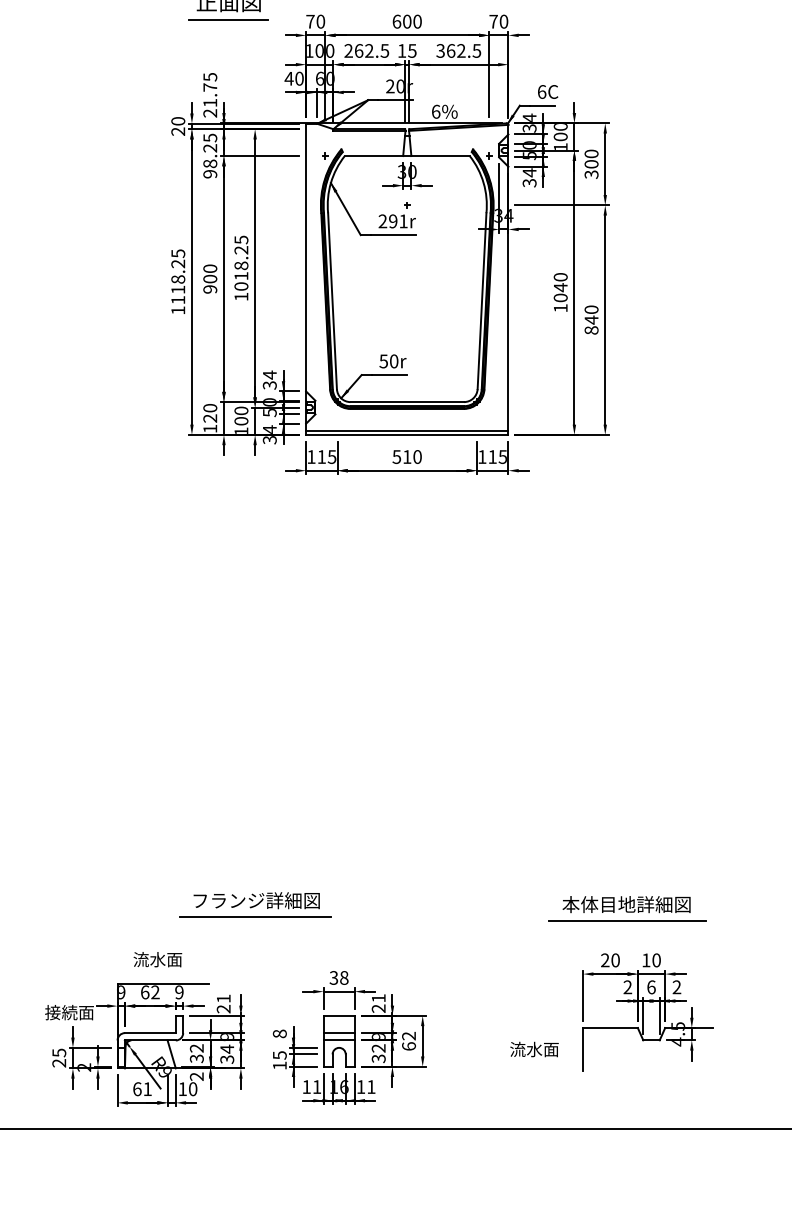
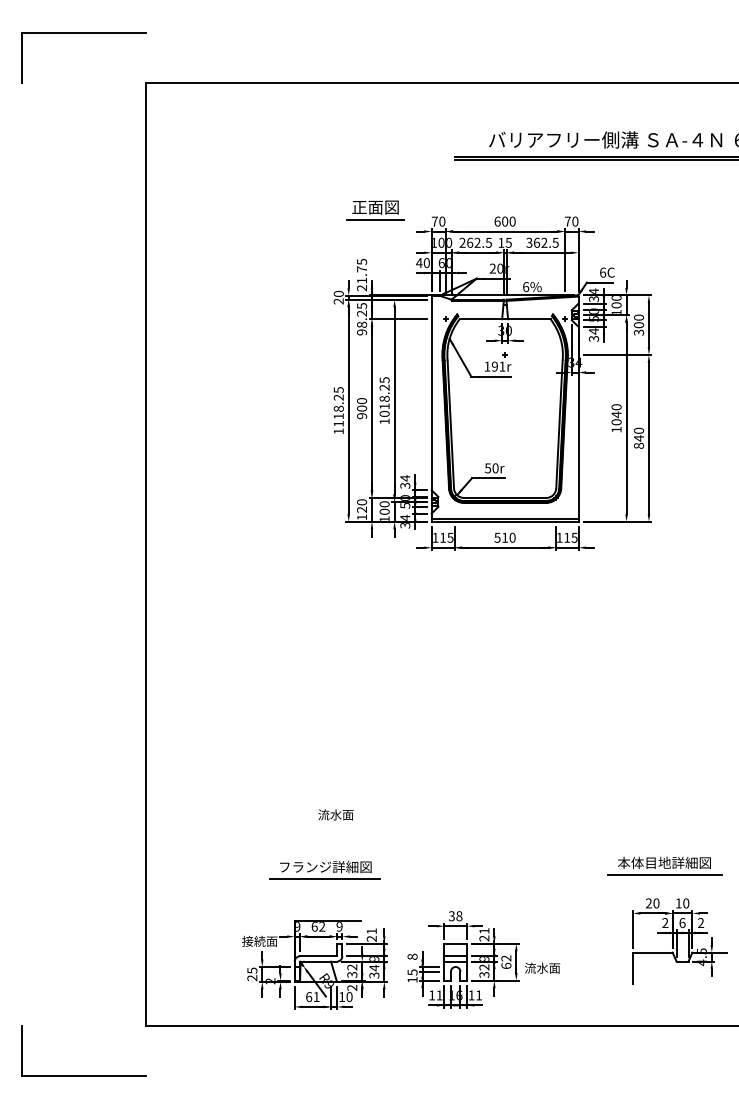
text: (383, 221) -> (487, 366), 291r -> 191r
part: (254, 905) -> (324, 870), moved
text: (157, 959) -> (335, 814), moved
text: (534, 1048) -> (542, 967), moved

